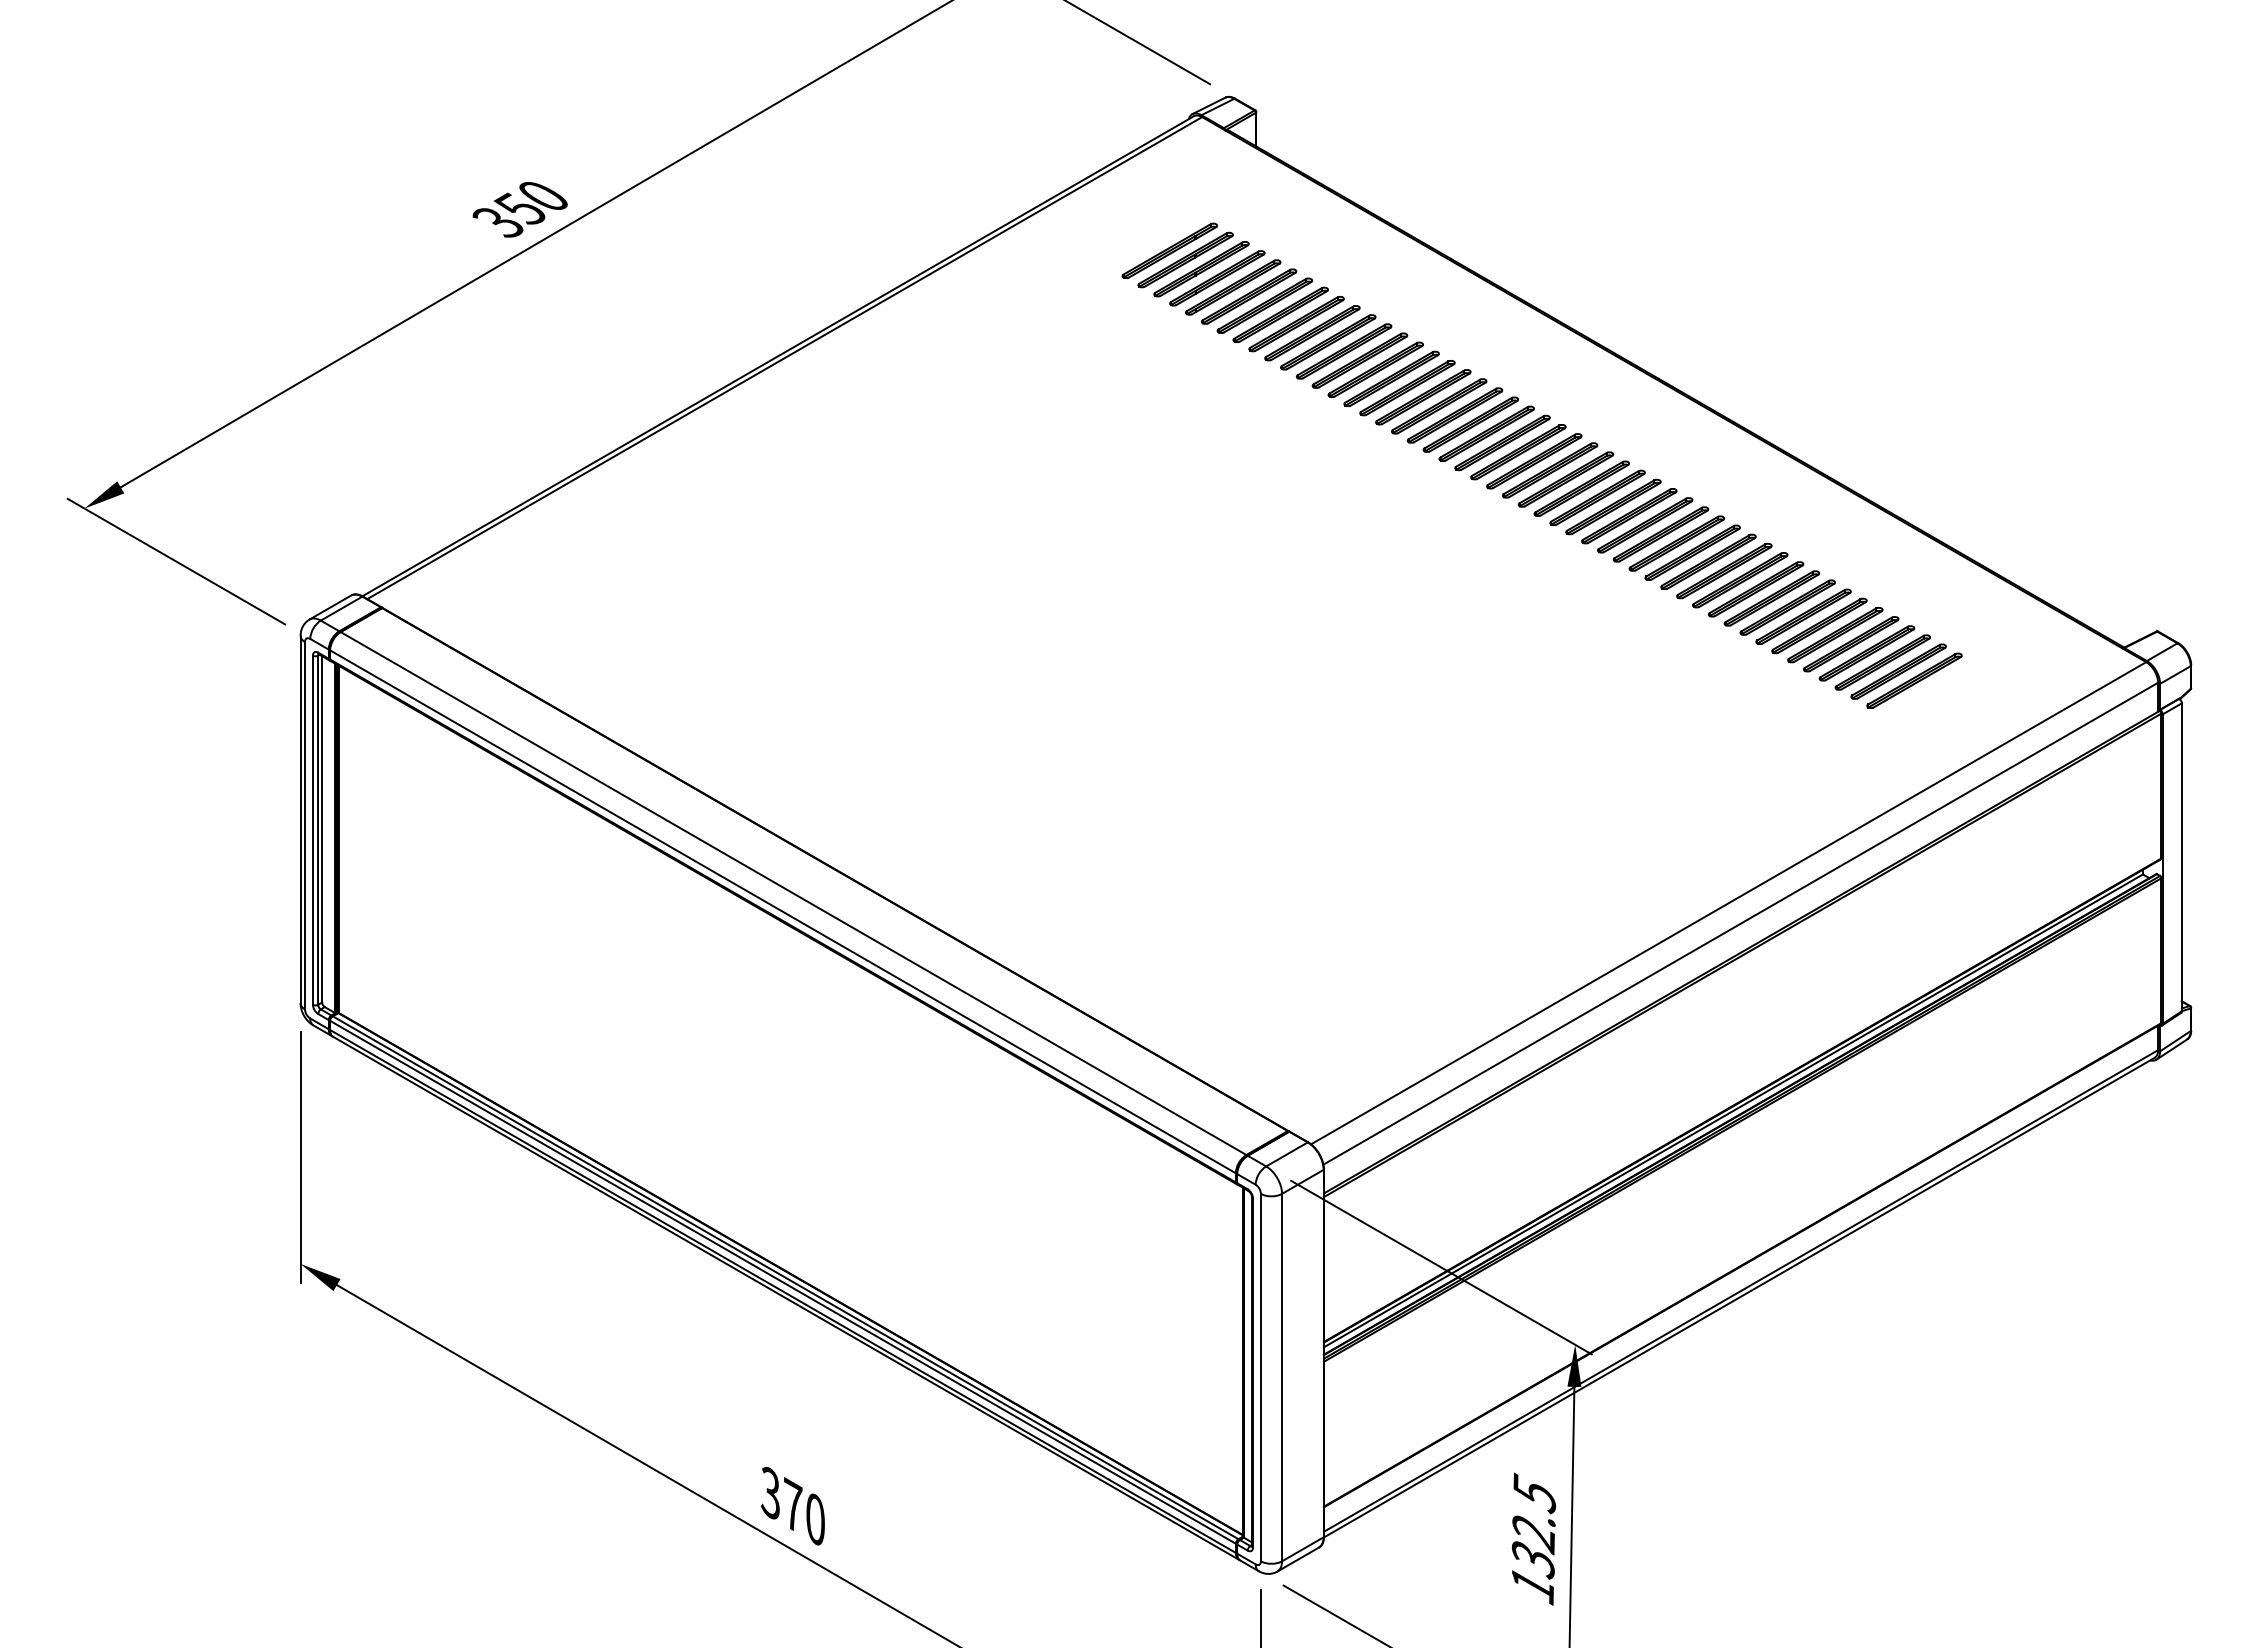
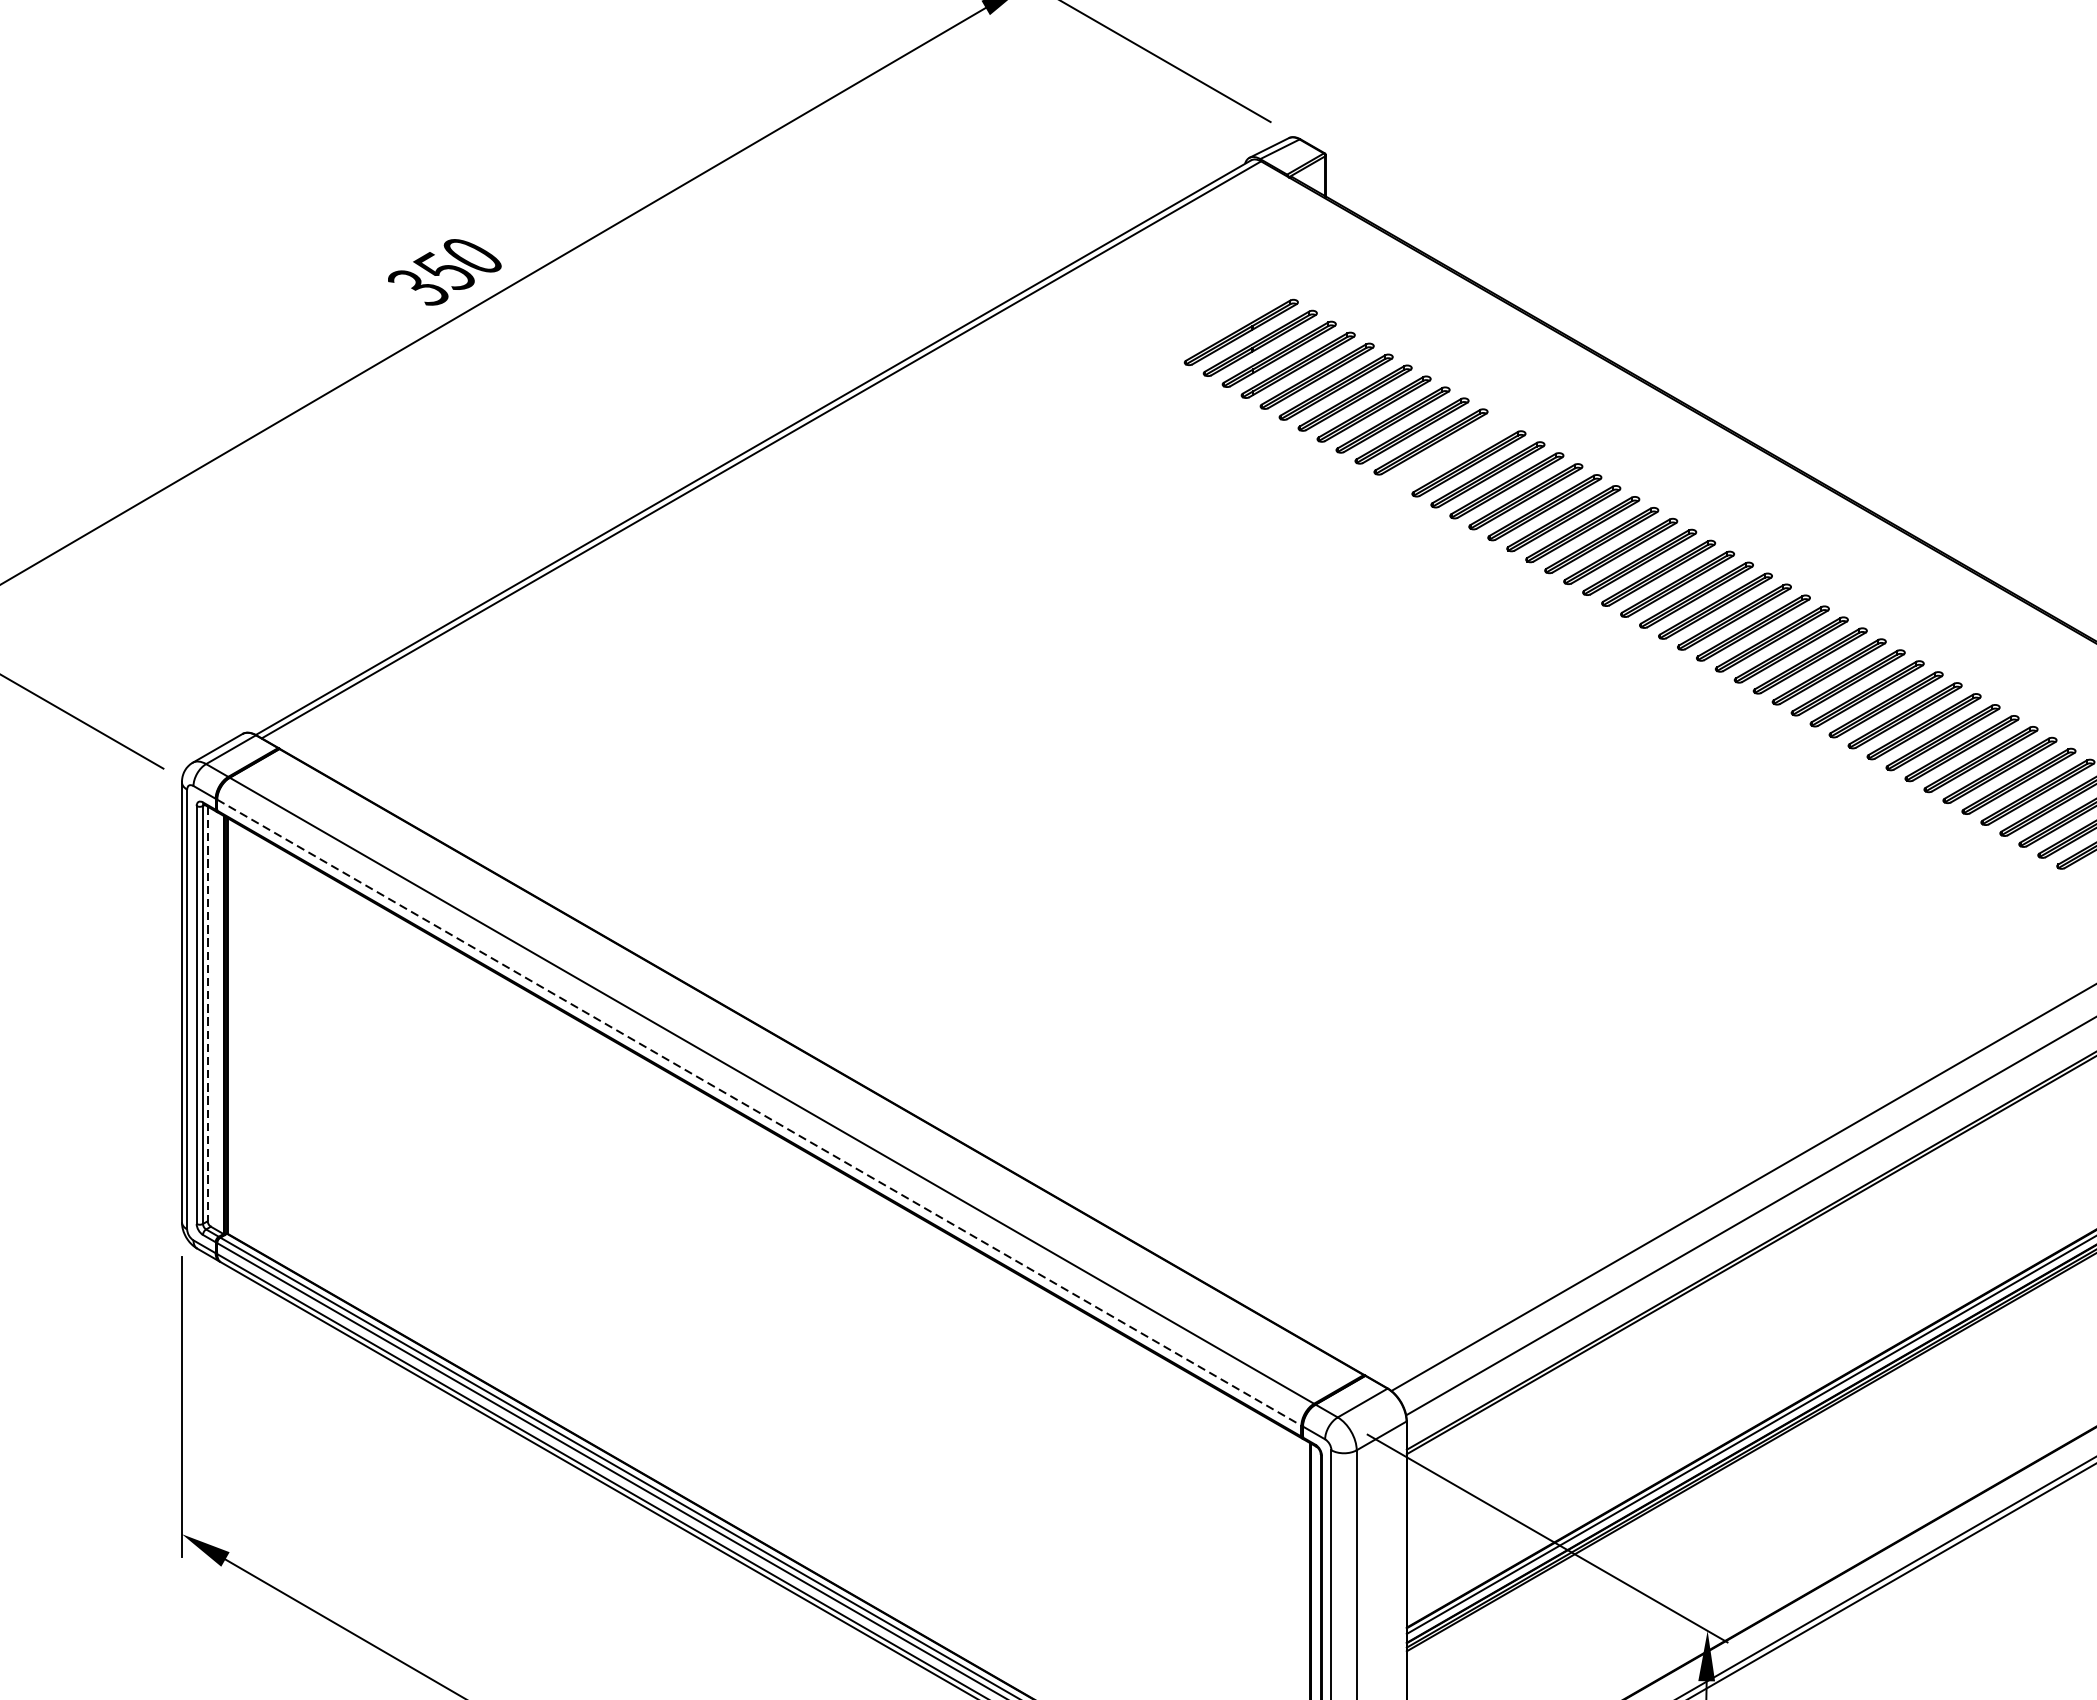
part: (1169, 250) -> (1221, 321), removed
part: (1359, 360) -> (1449, 452), removed
line: (322, 829) -> (208, 1014), solid -> dashed
line: (782, 911) -> (758, 1112), solid -> dashed

